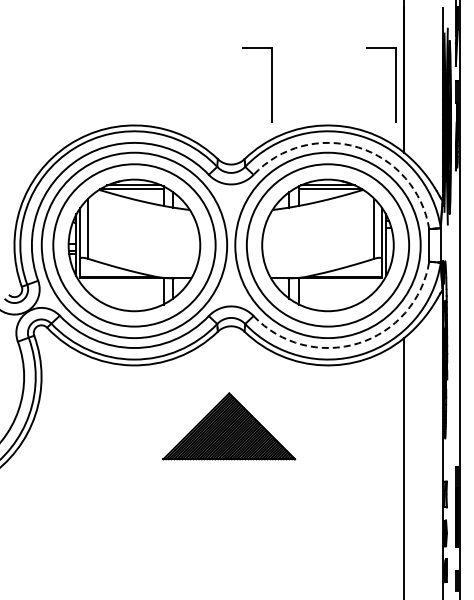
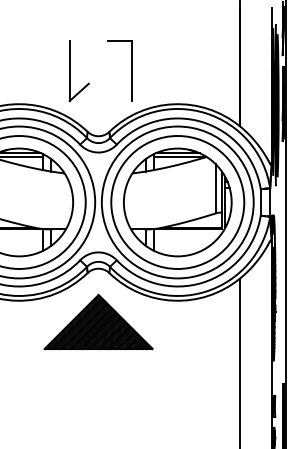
part: (196, 84) -> (70, 70), added
part: (395, 84) -> (233, 70), removed
arc: (358, 147) -> (202, 122), dashed -> solid
arc: (358, 343) -> (202, 282), dashed -> solid
part: (229, 426) -> (98, 322), moved

